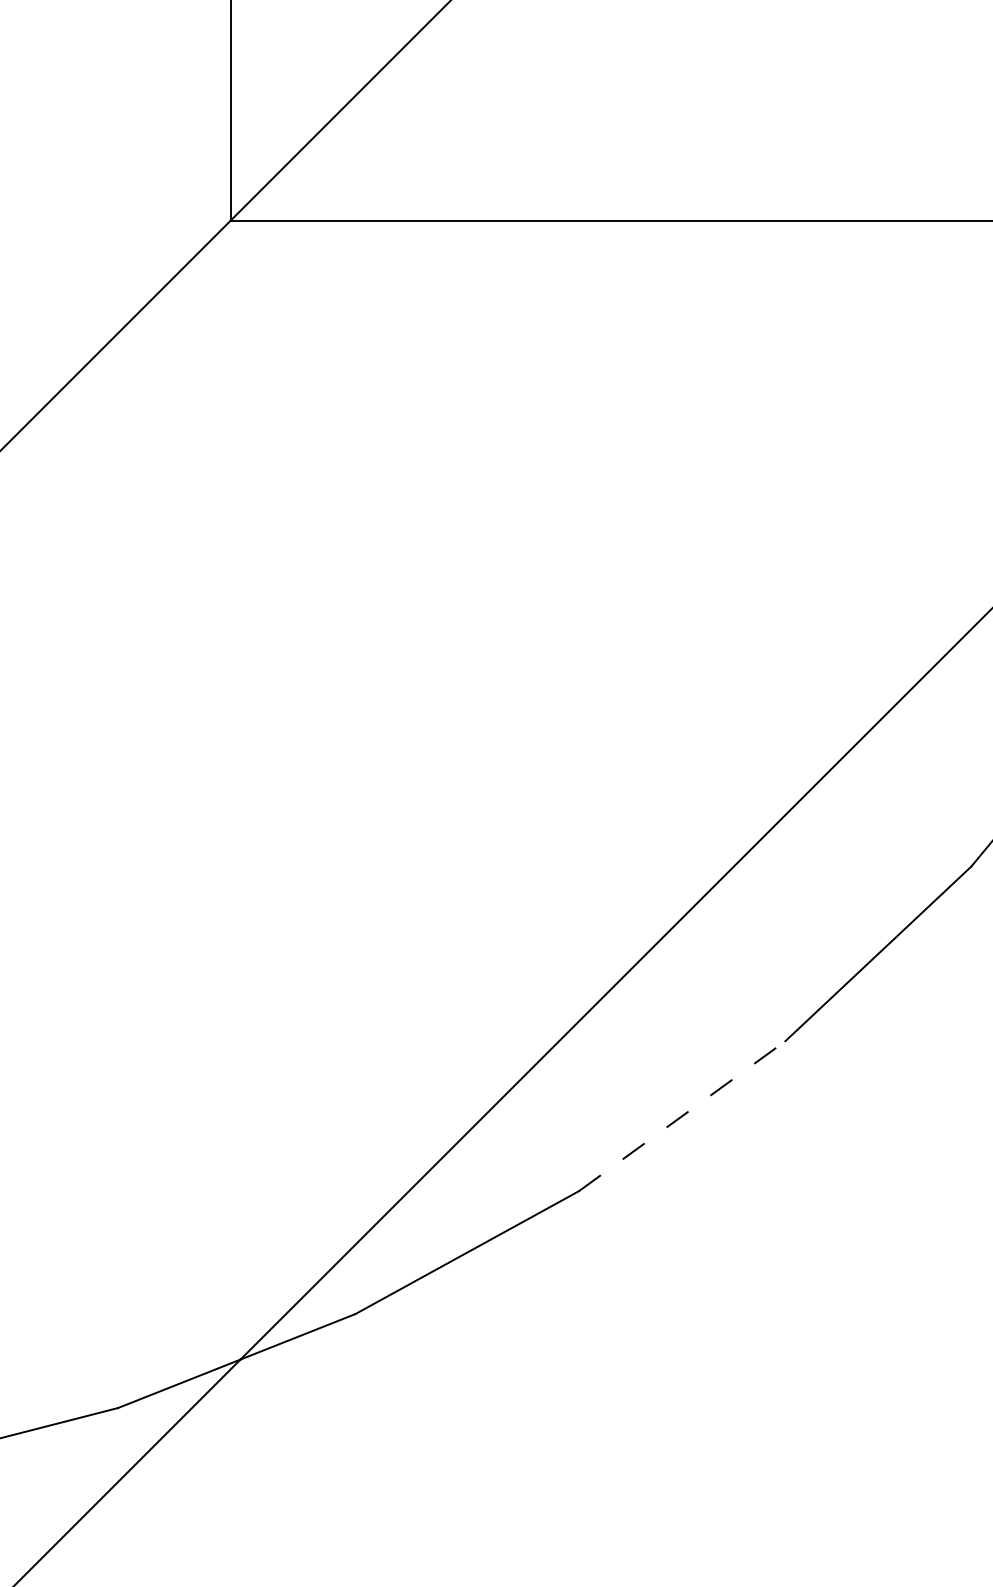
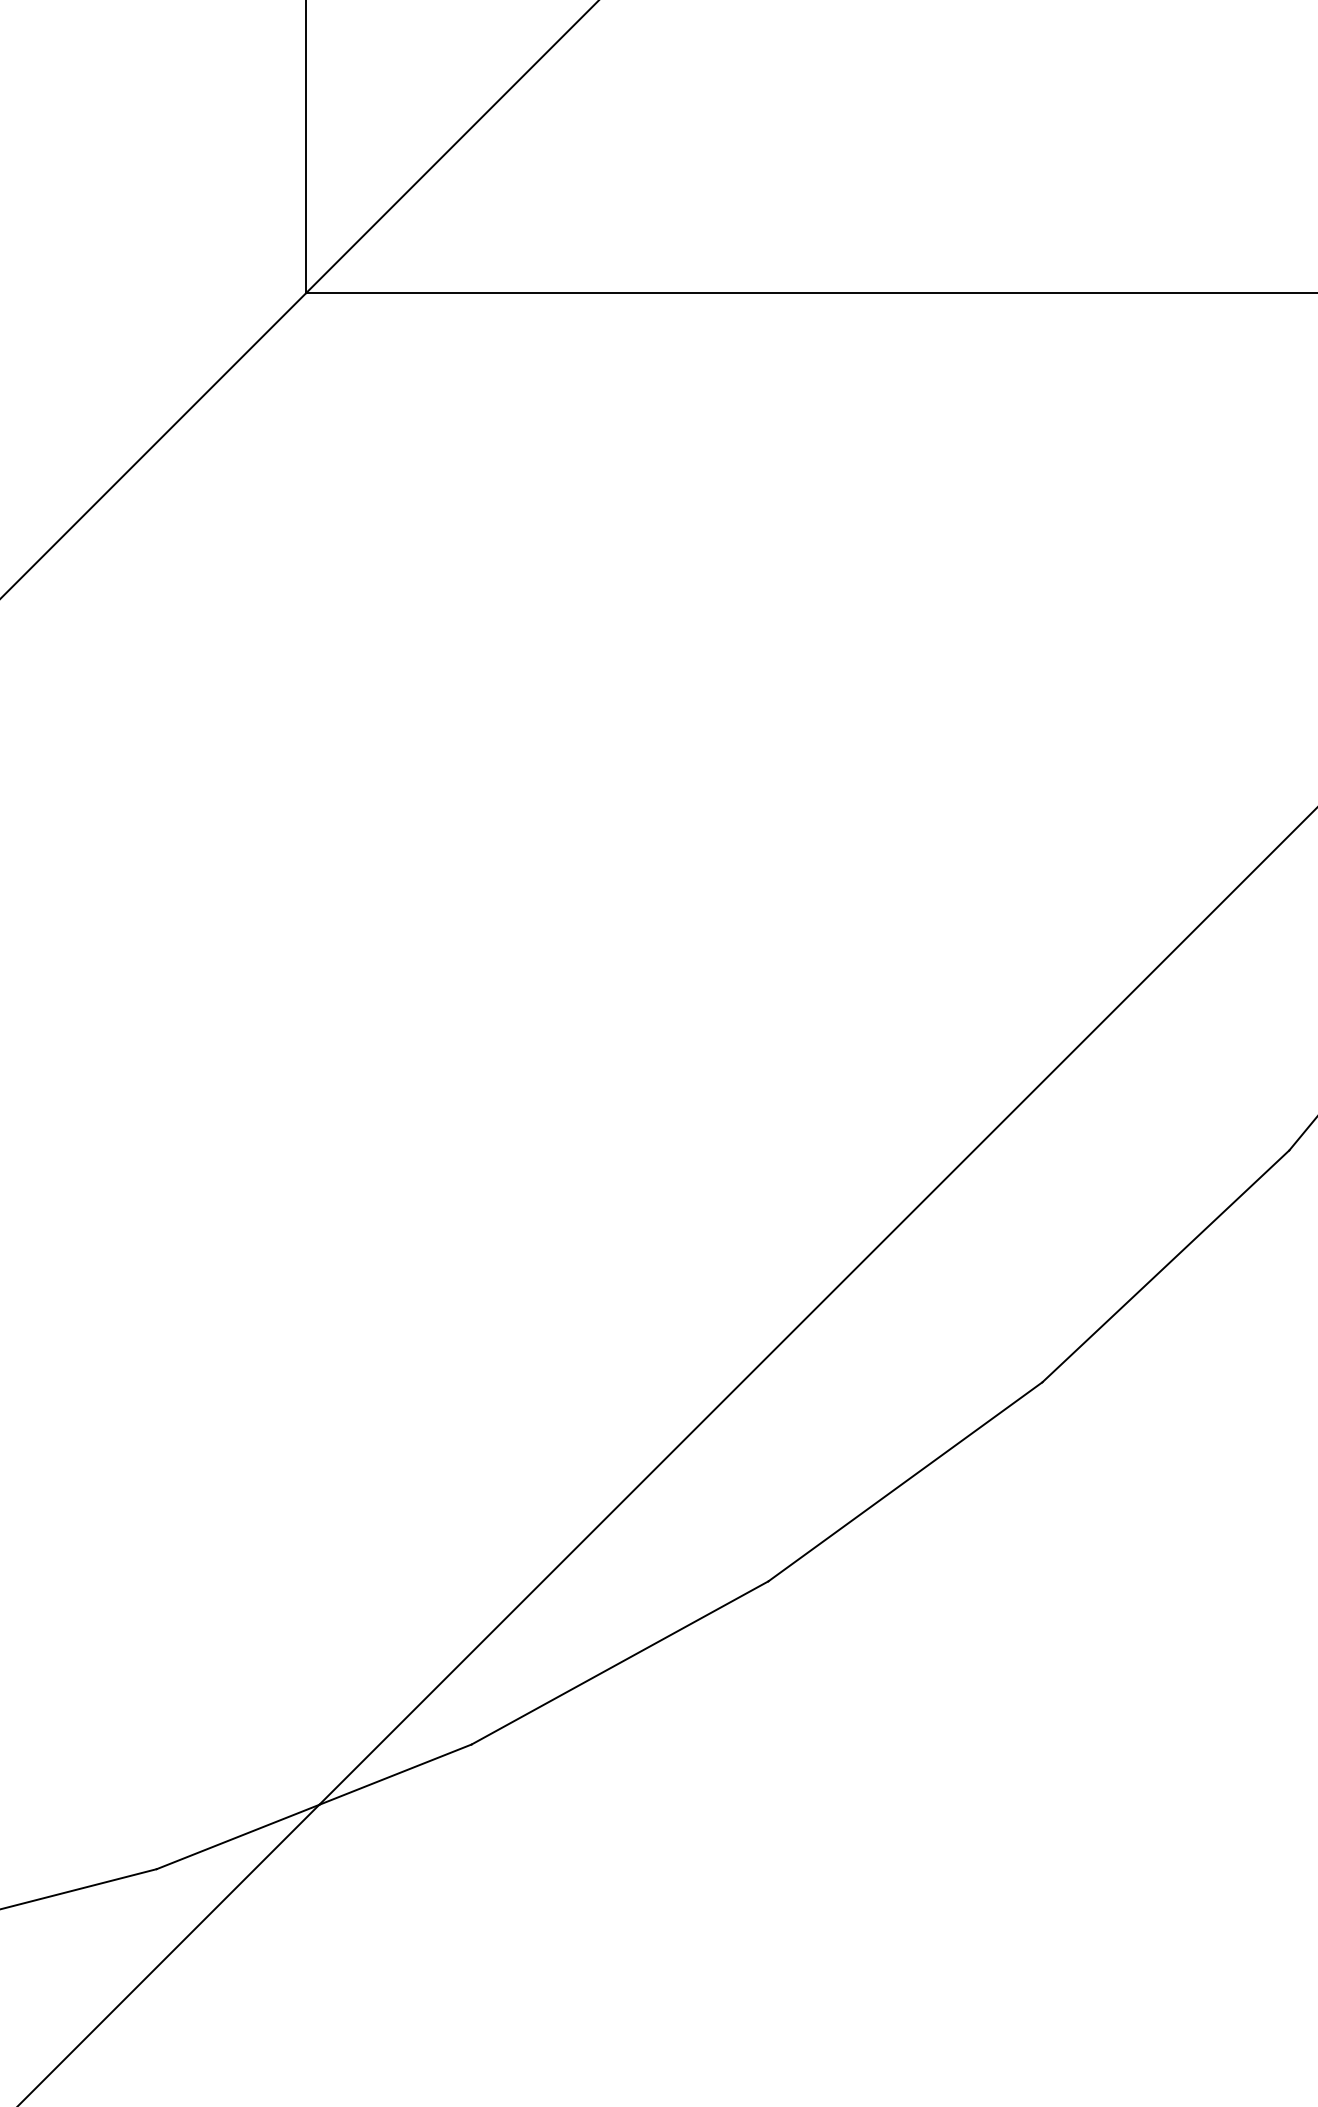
line: (682, 1115) -> (905, 1481), dashed -> solid

